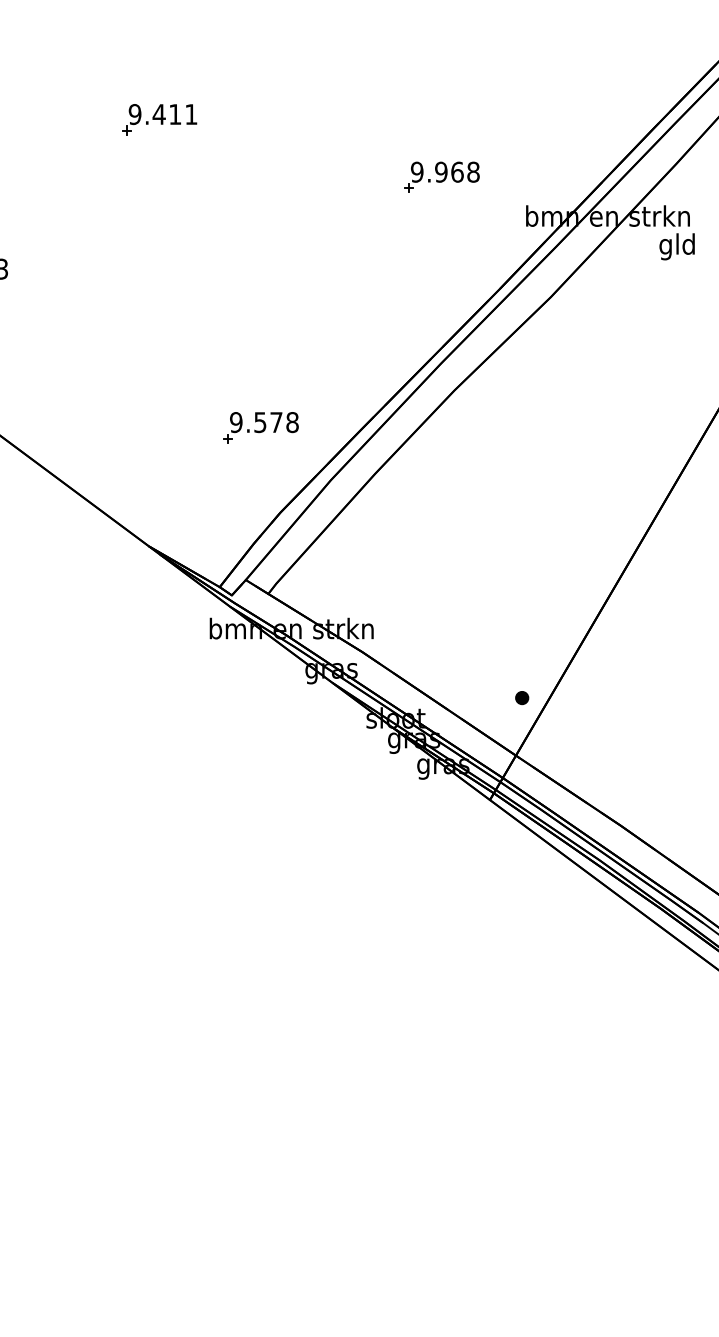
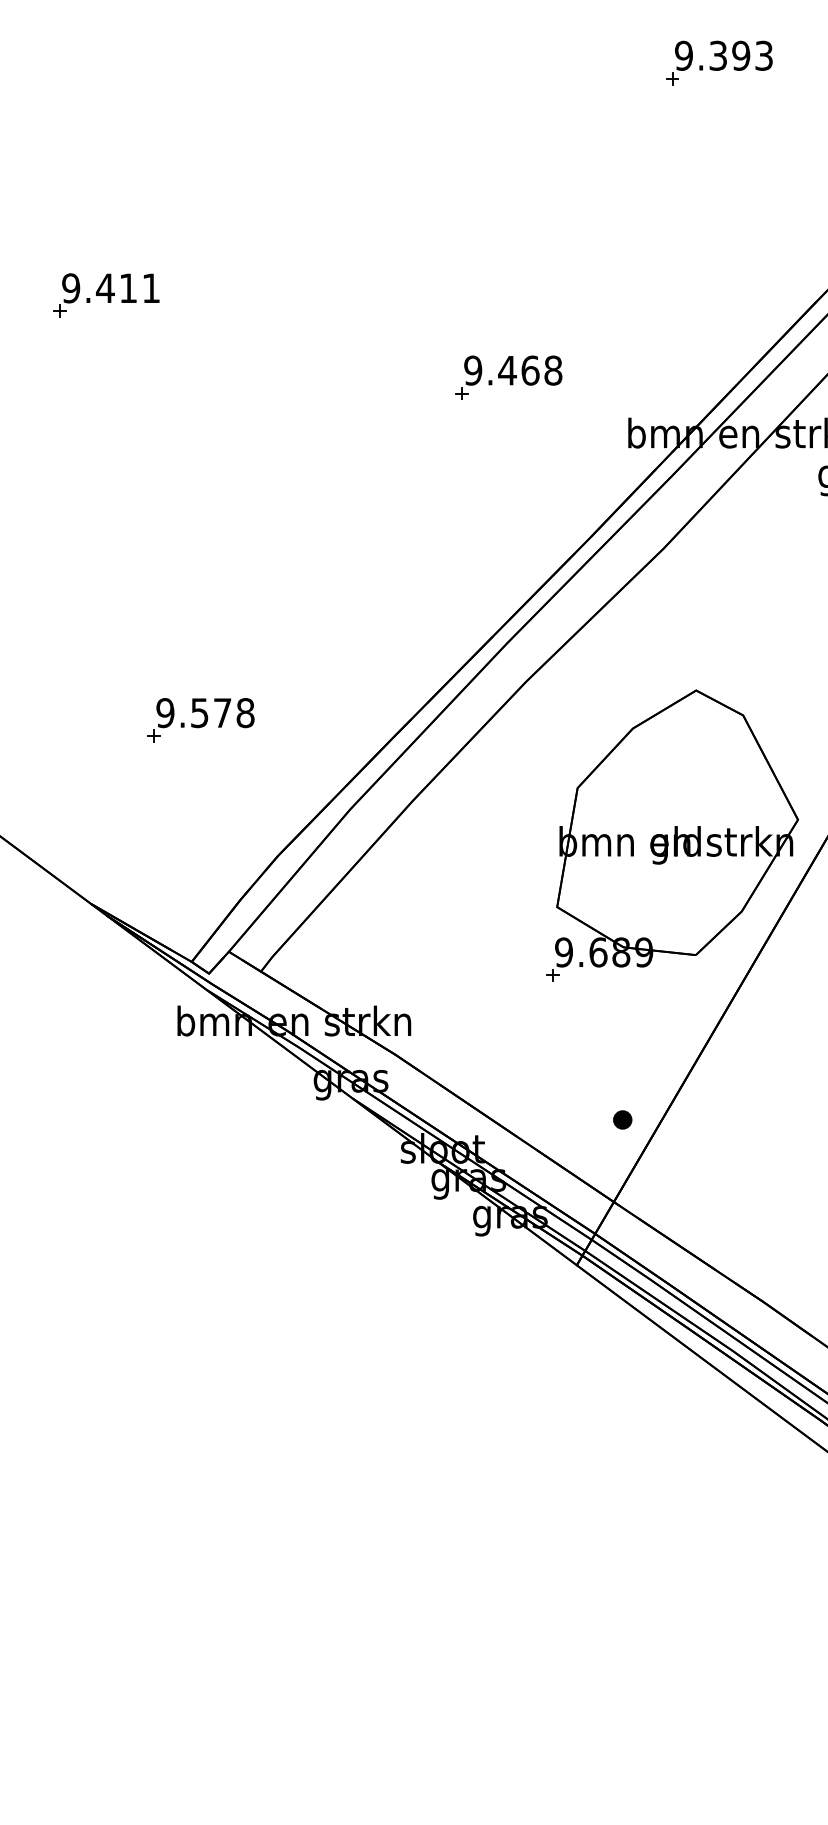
text: (440, 171) -> (506, 369), 9.968 -> 9.468
part: (260, 427) -> (199, 720), moved
part: (557, 498) -> (673, 835), added

